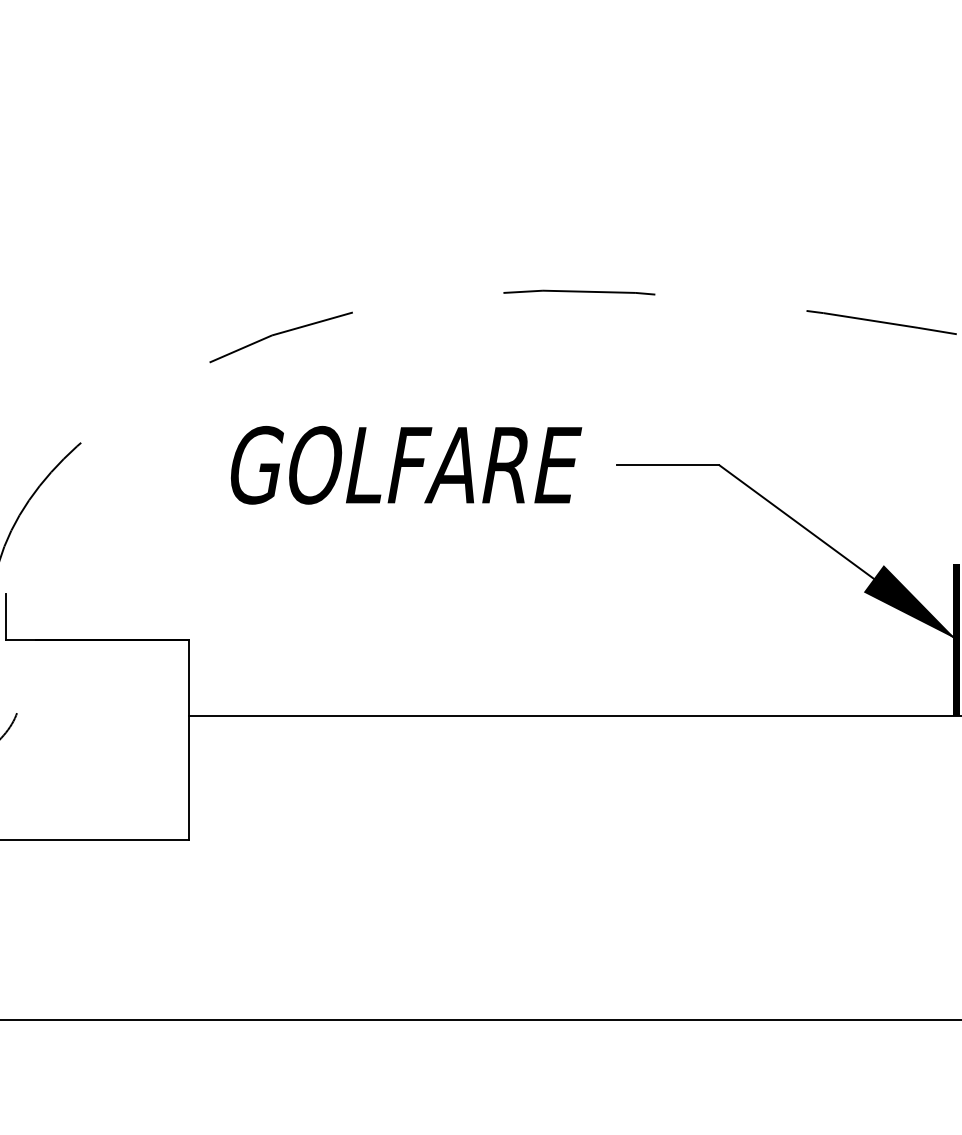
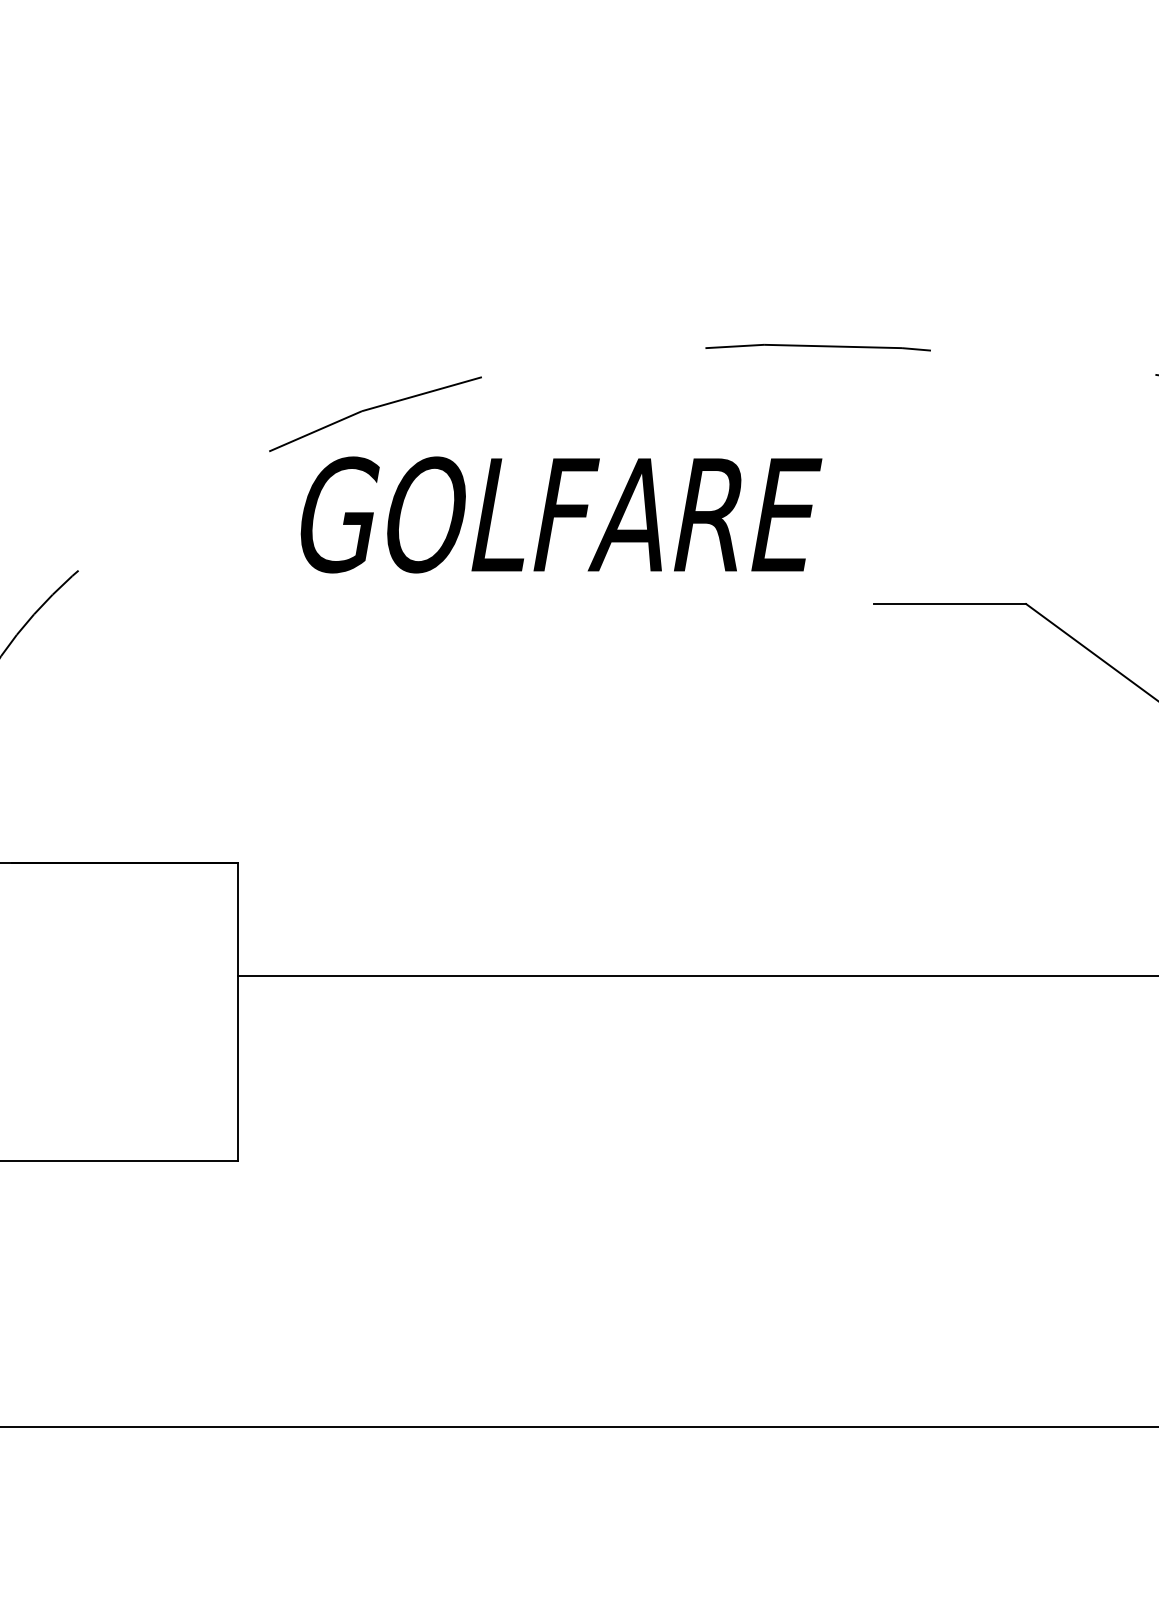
text: (406, 465) -> (561, 515), moved

